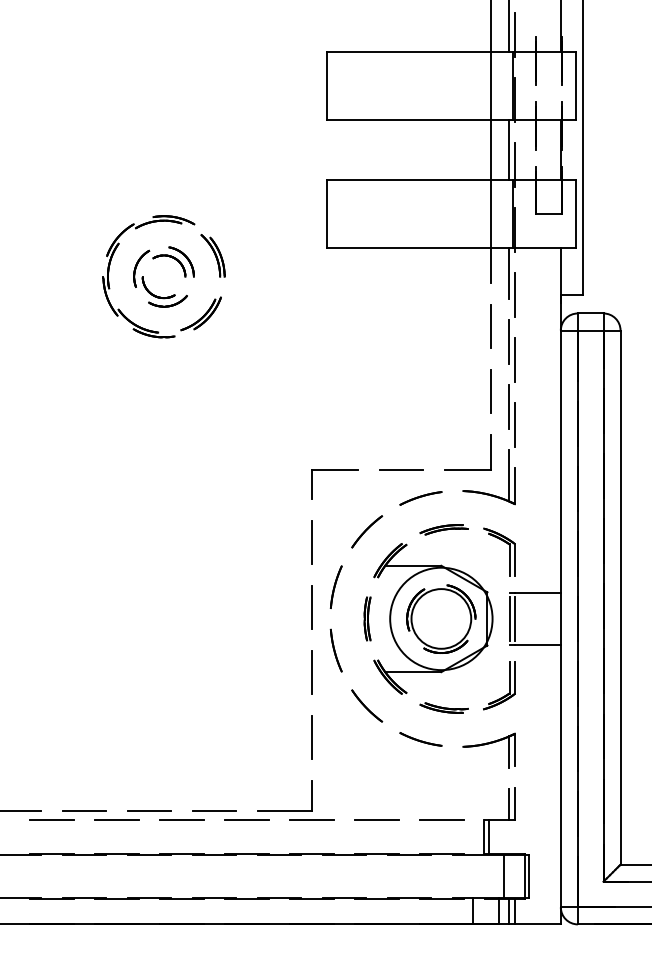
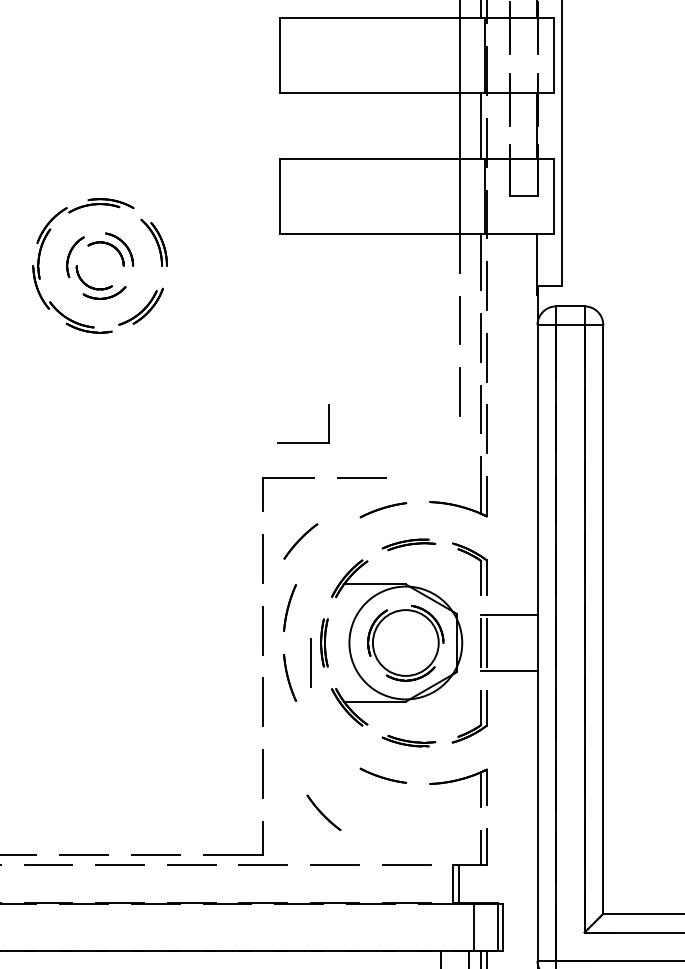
part: (467, 469) -> (303, 443), moved
part: (367, 531) -> (301, 541), moved
line: (355, 636) -> (311, 662), added
part: (367, 705) -> (324, 812), moved

